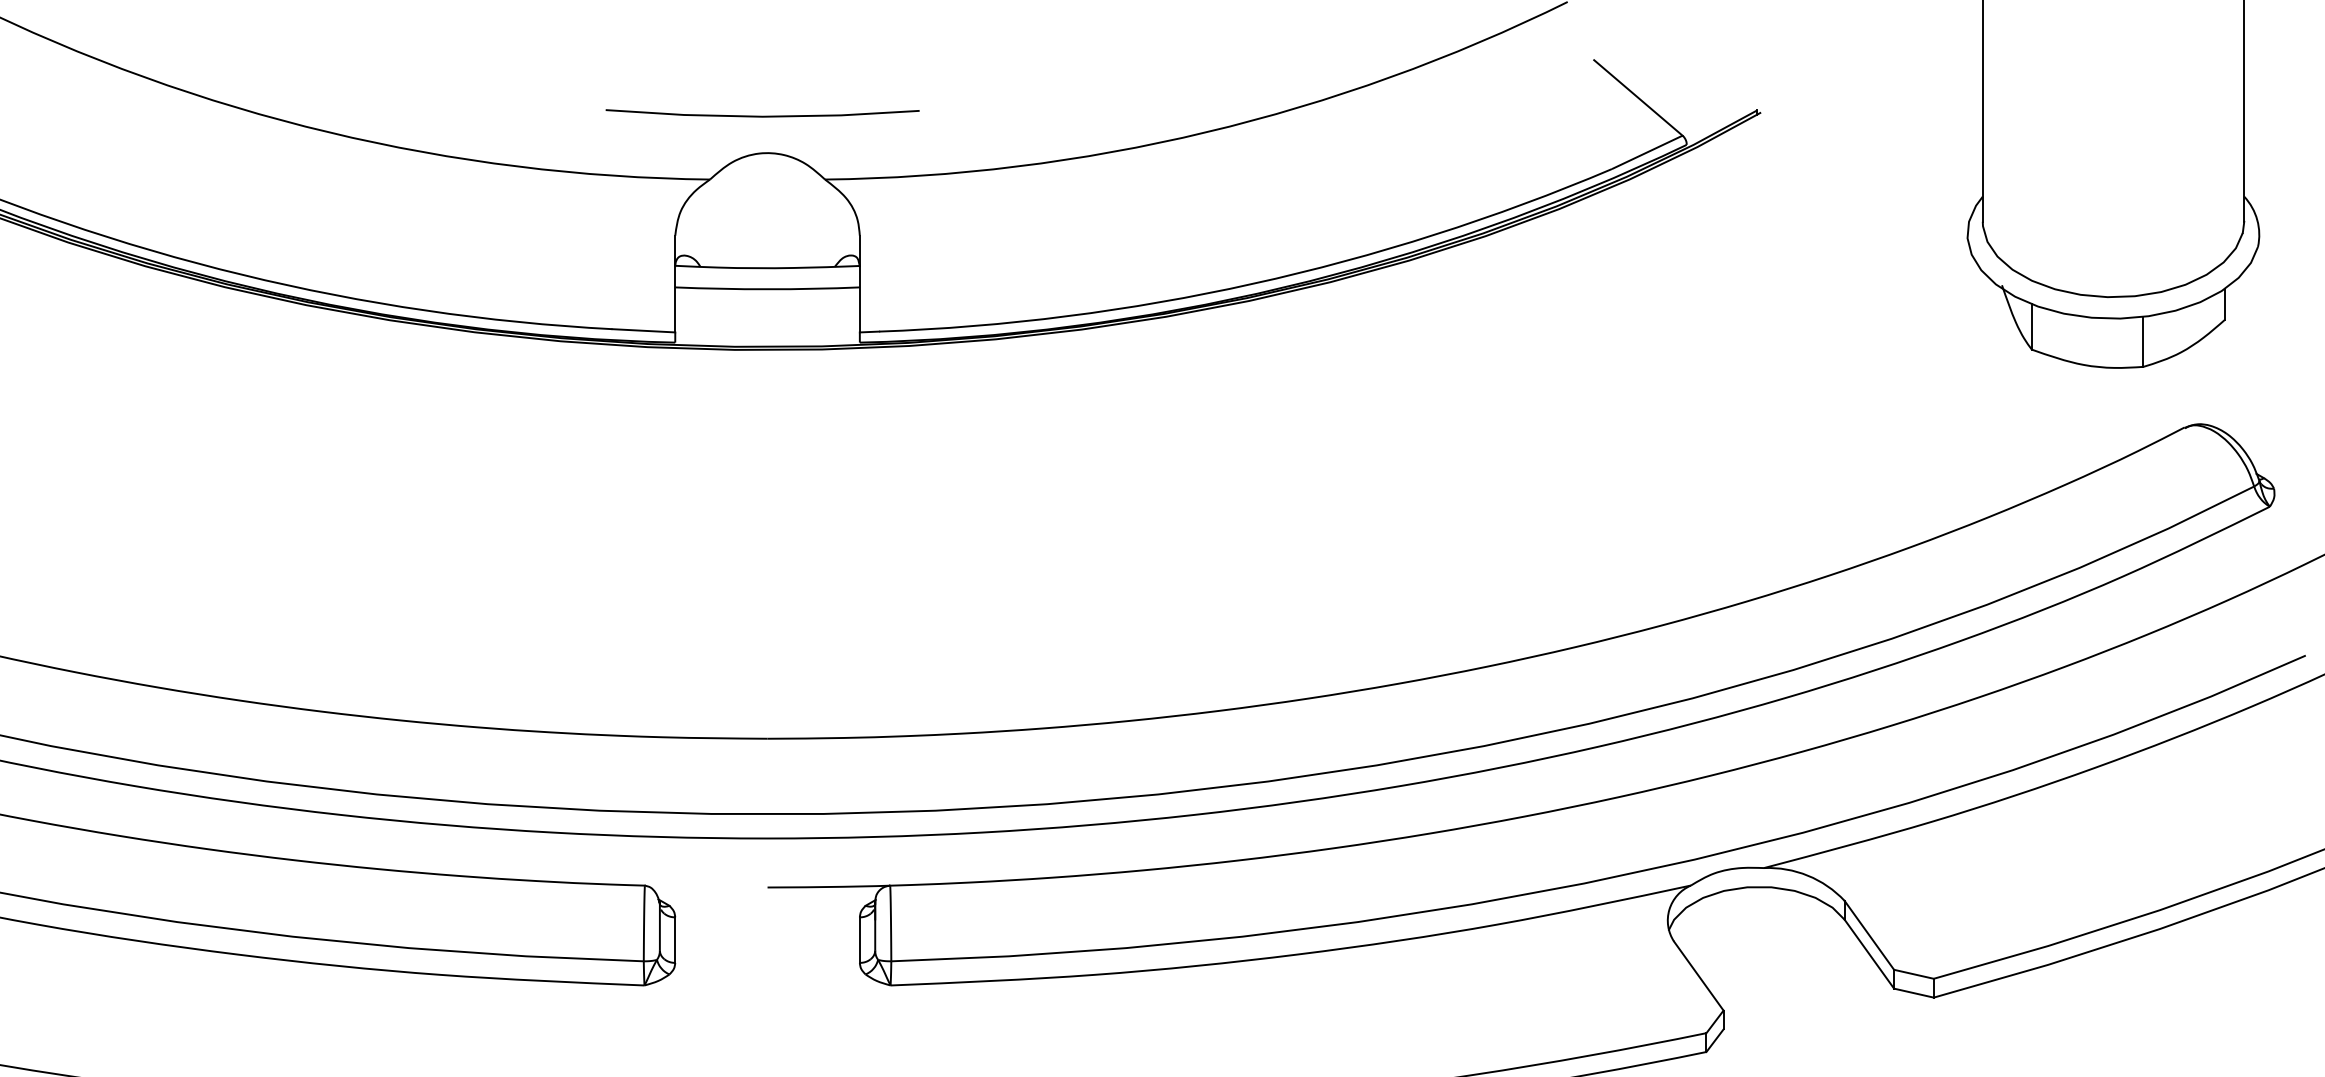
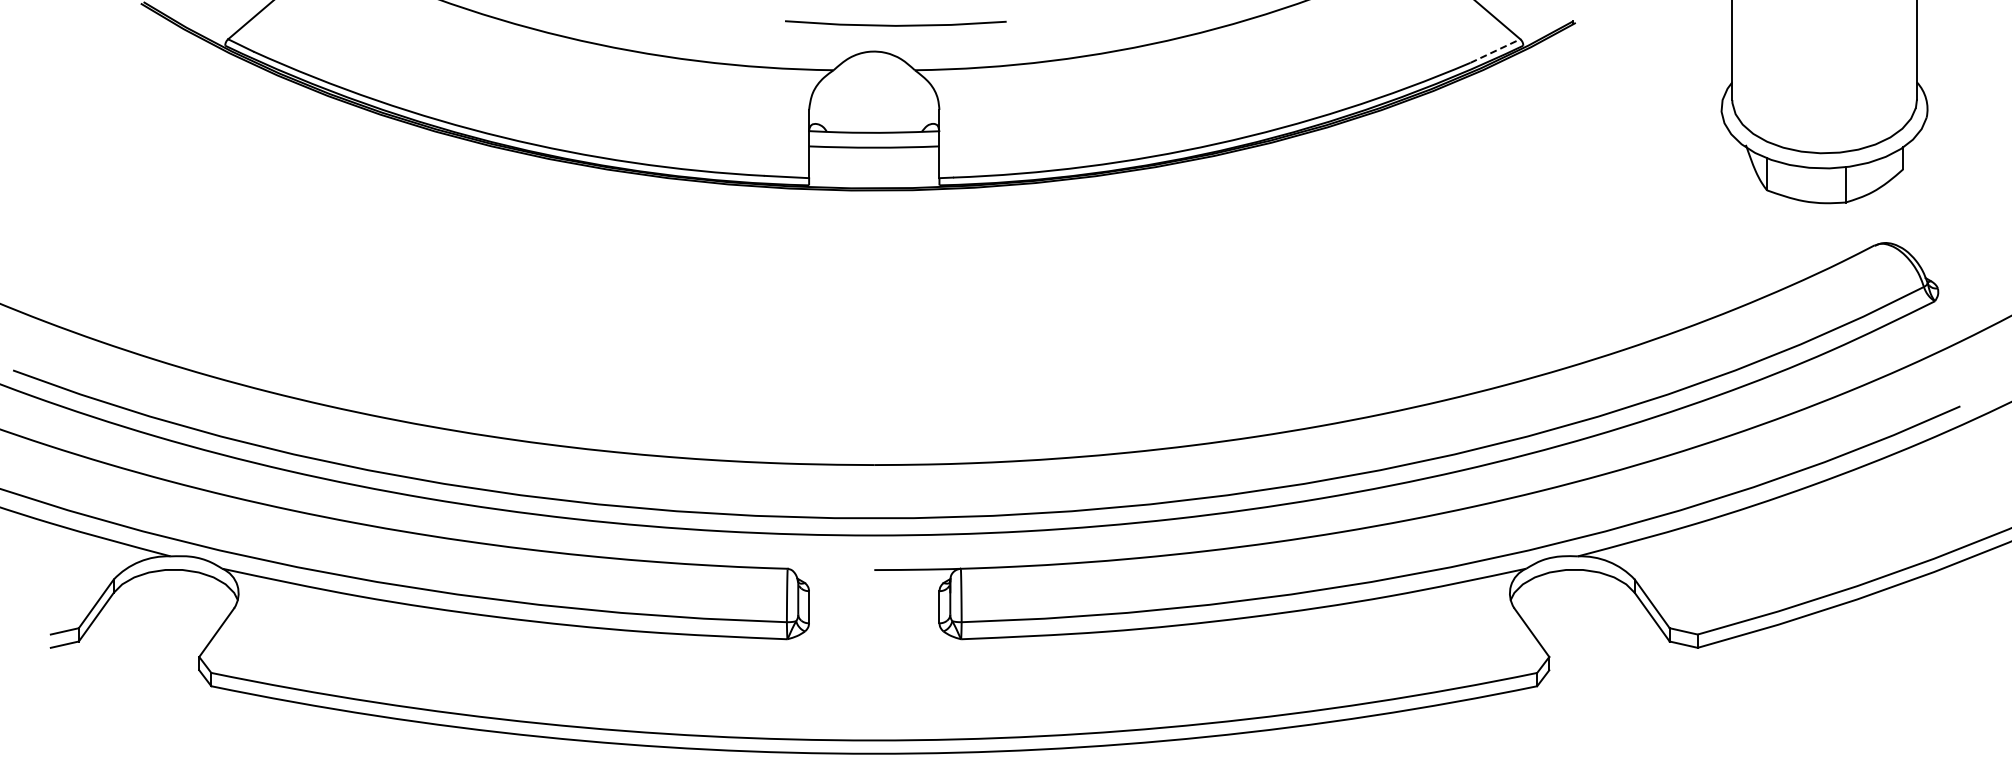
line: (762, 116) -> (895, 25), moved
line: (1647, 153) -> (1495, 51), solid -> dashed

